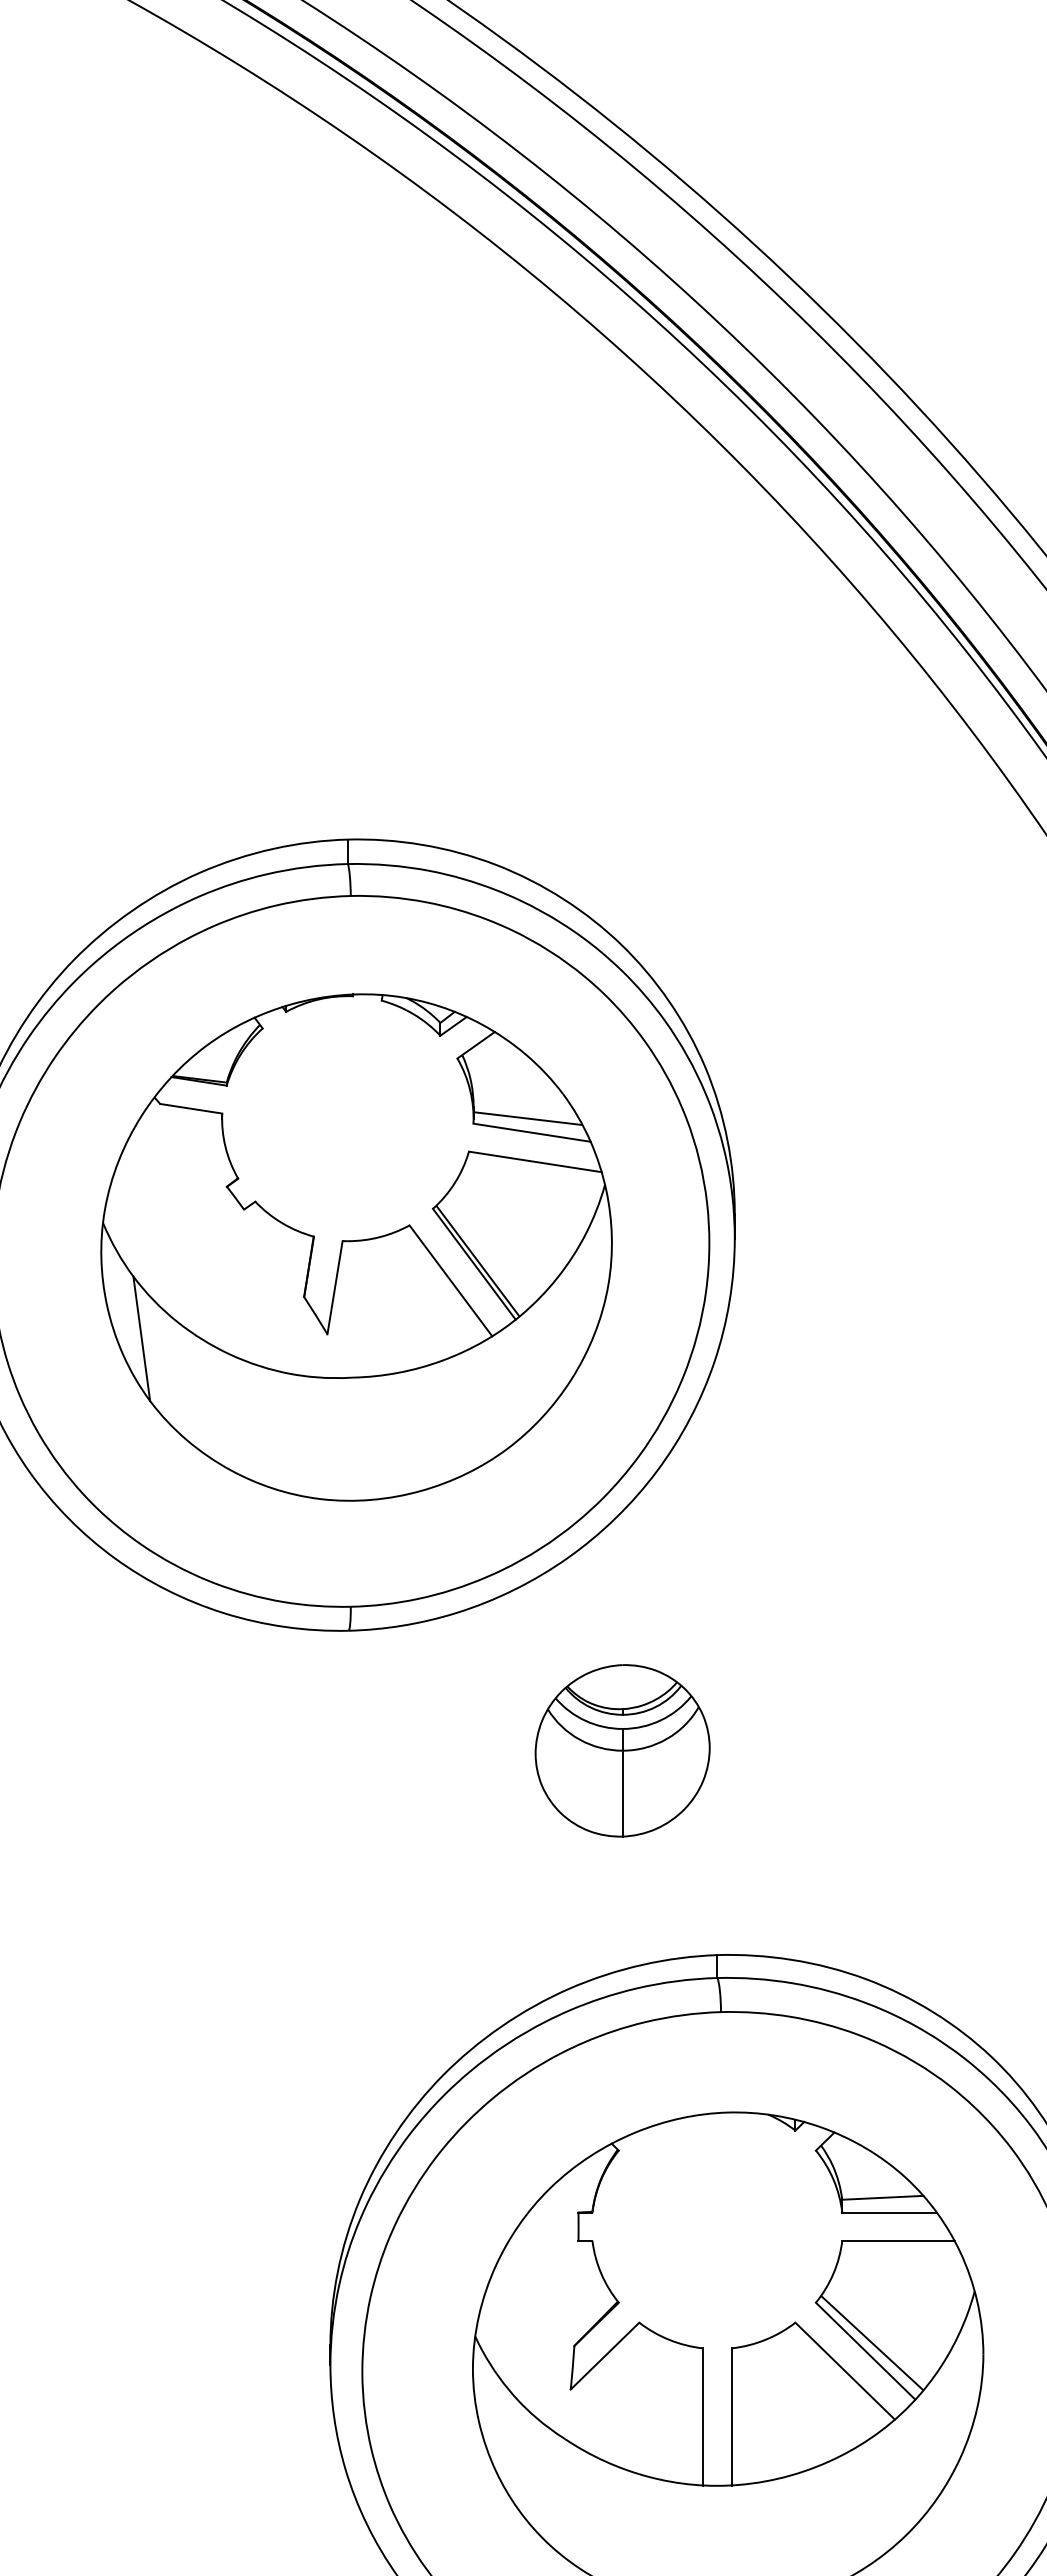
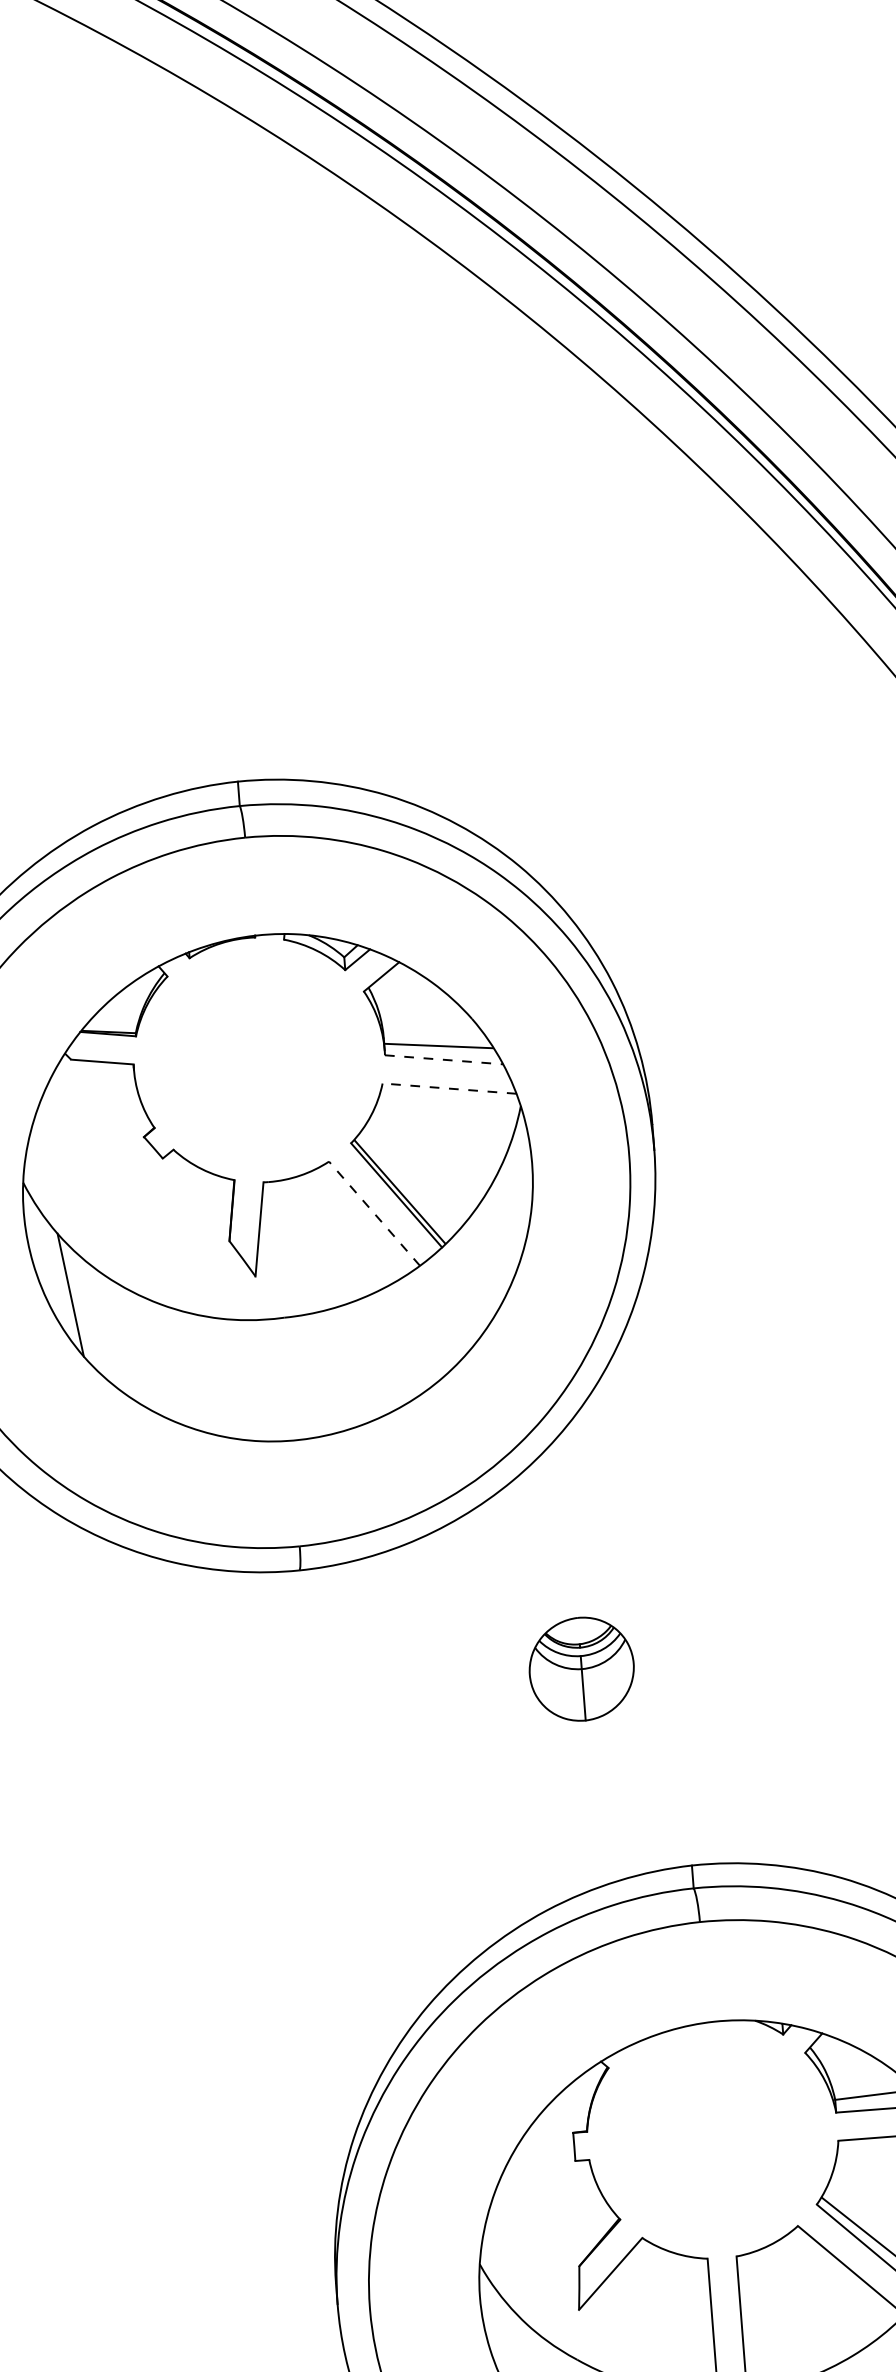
line: (532, 1132) -> (444, 1059), solid -> dashed
line: (534, 1161) -> (448, 1088), solid -> dashed
line: (450, 1280) -> (374, 1213), solid -> dashed
part: (622, 1750) -> (581, 1668), size x0.6

